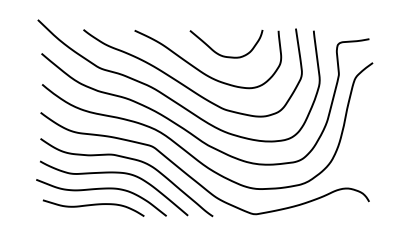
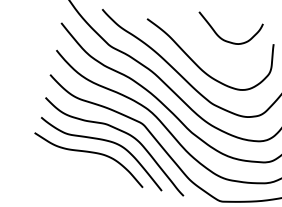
curve: (225, 55) -> (226, 39), moved
curve: (93, 205) -> (80, 165), removed

